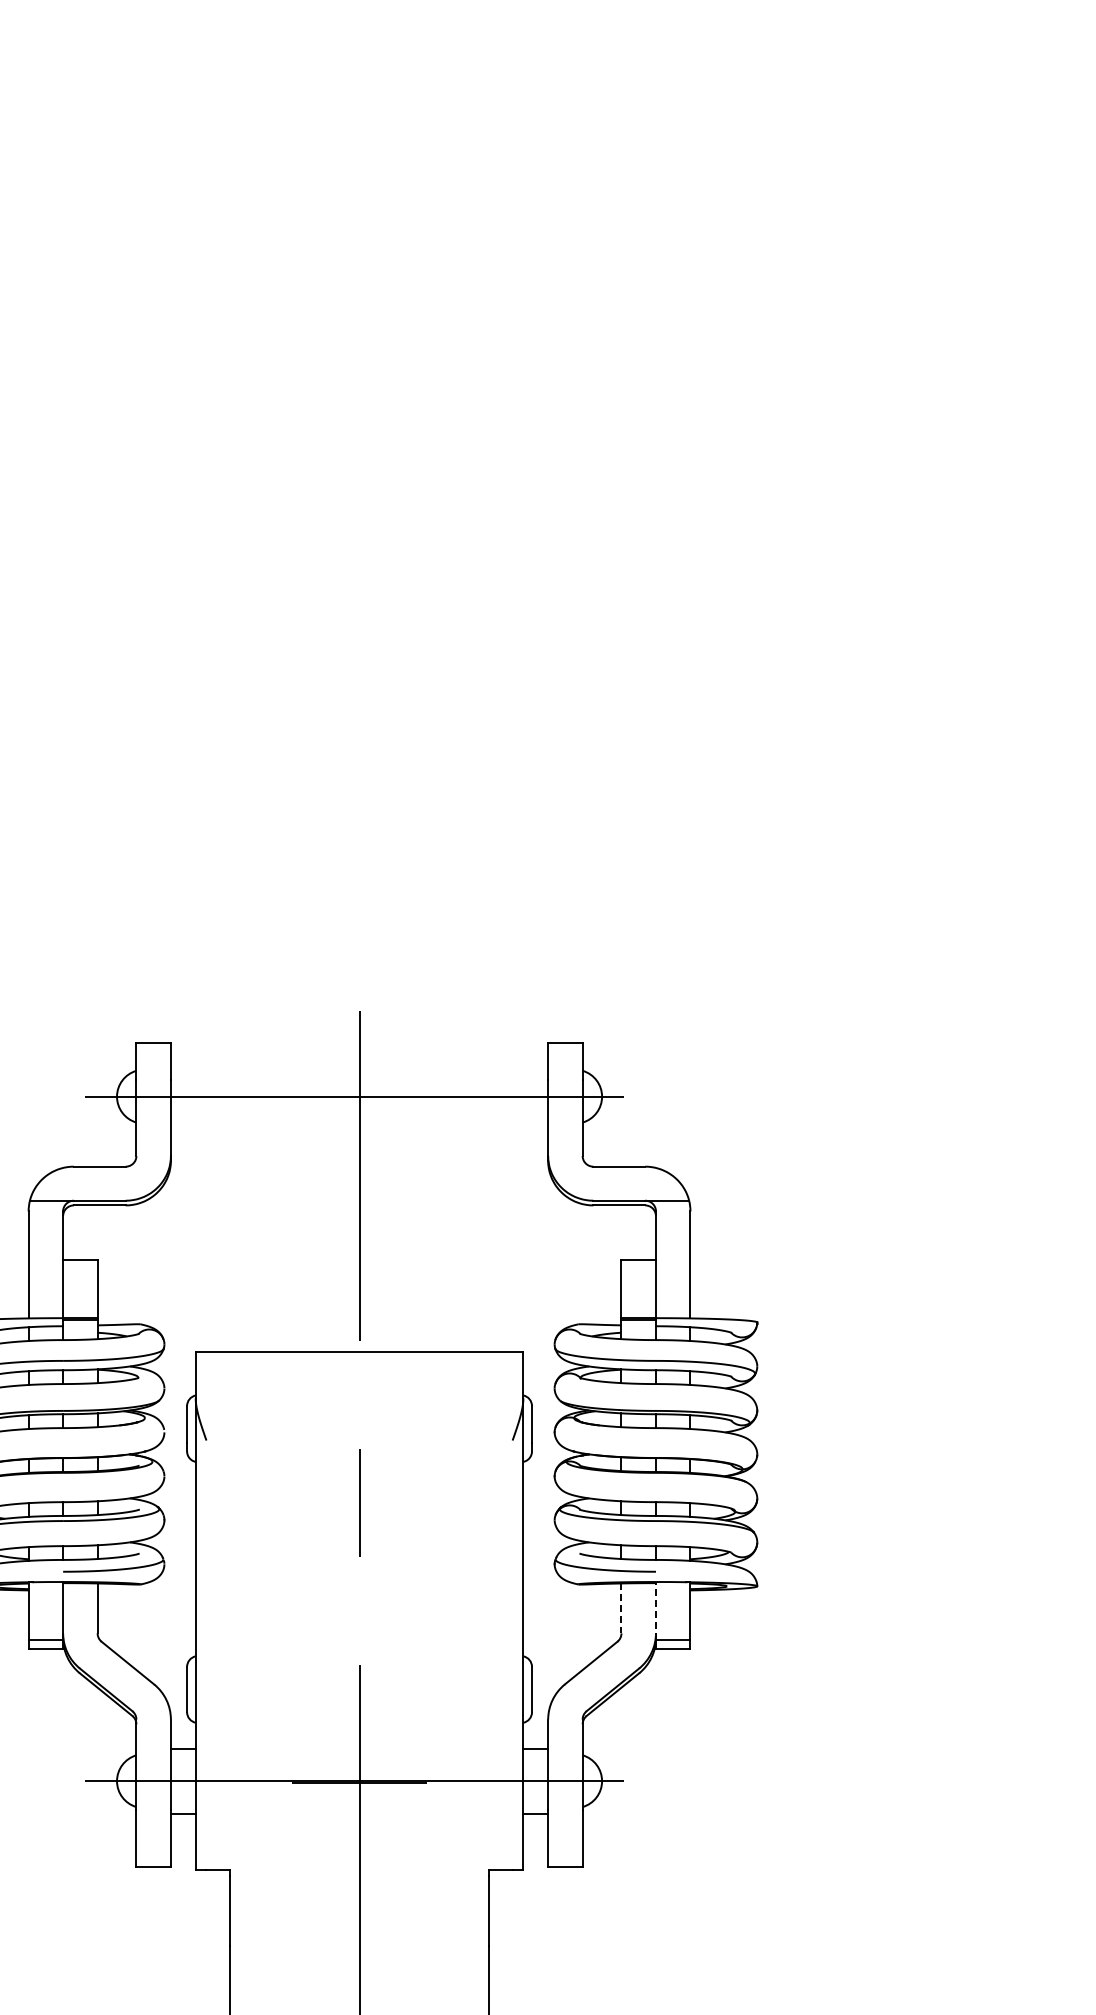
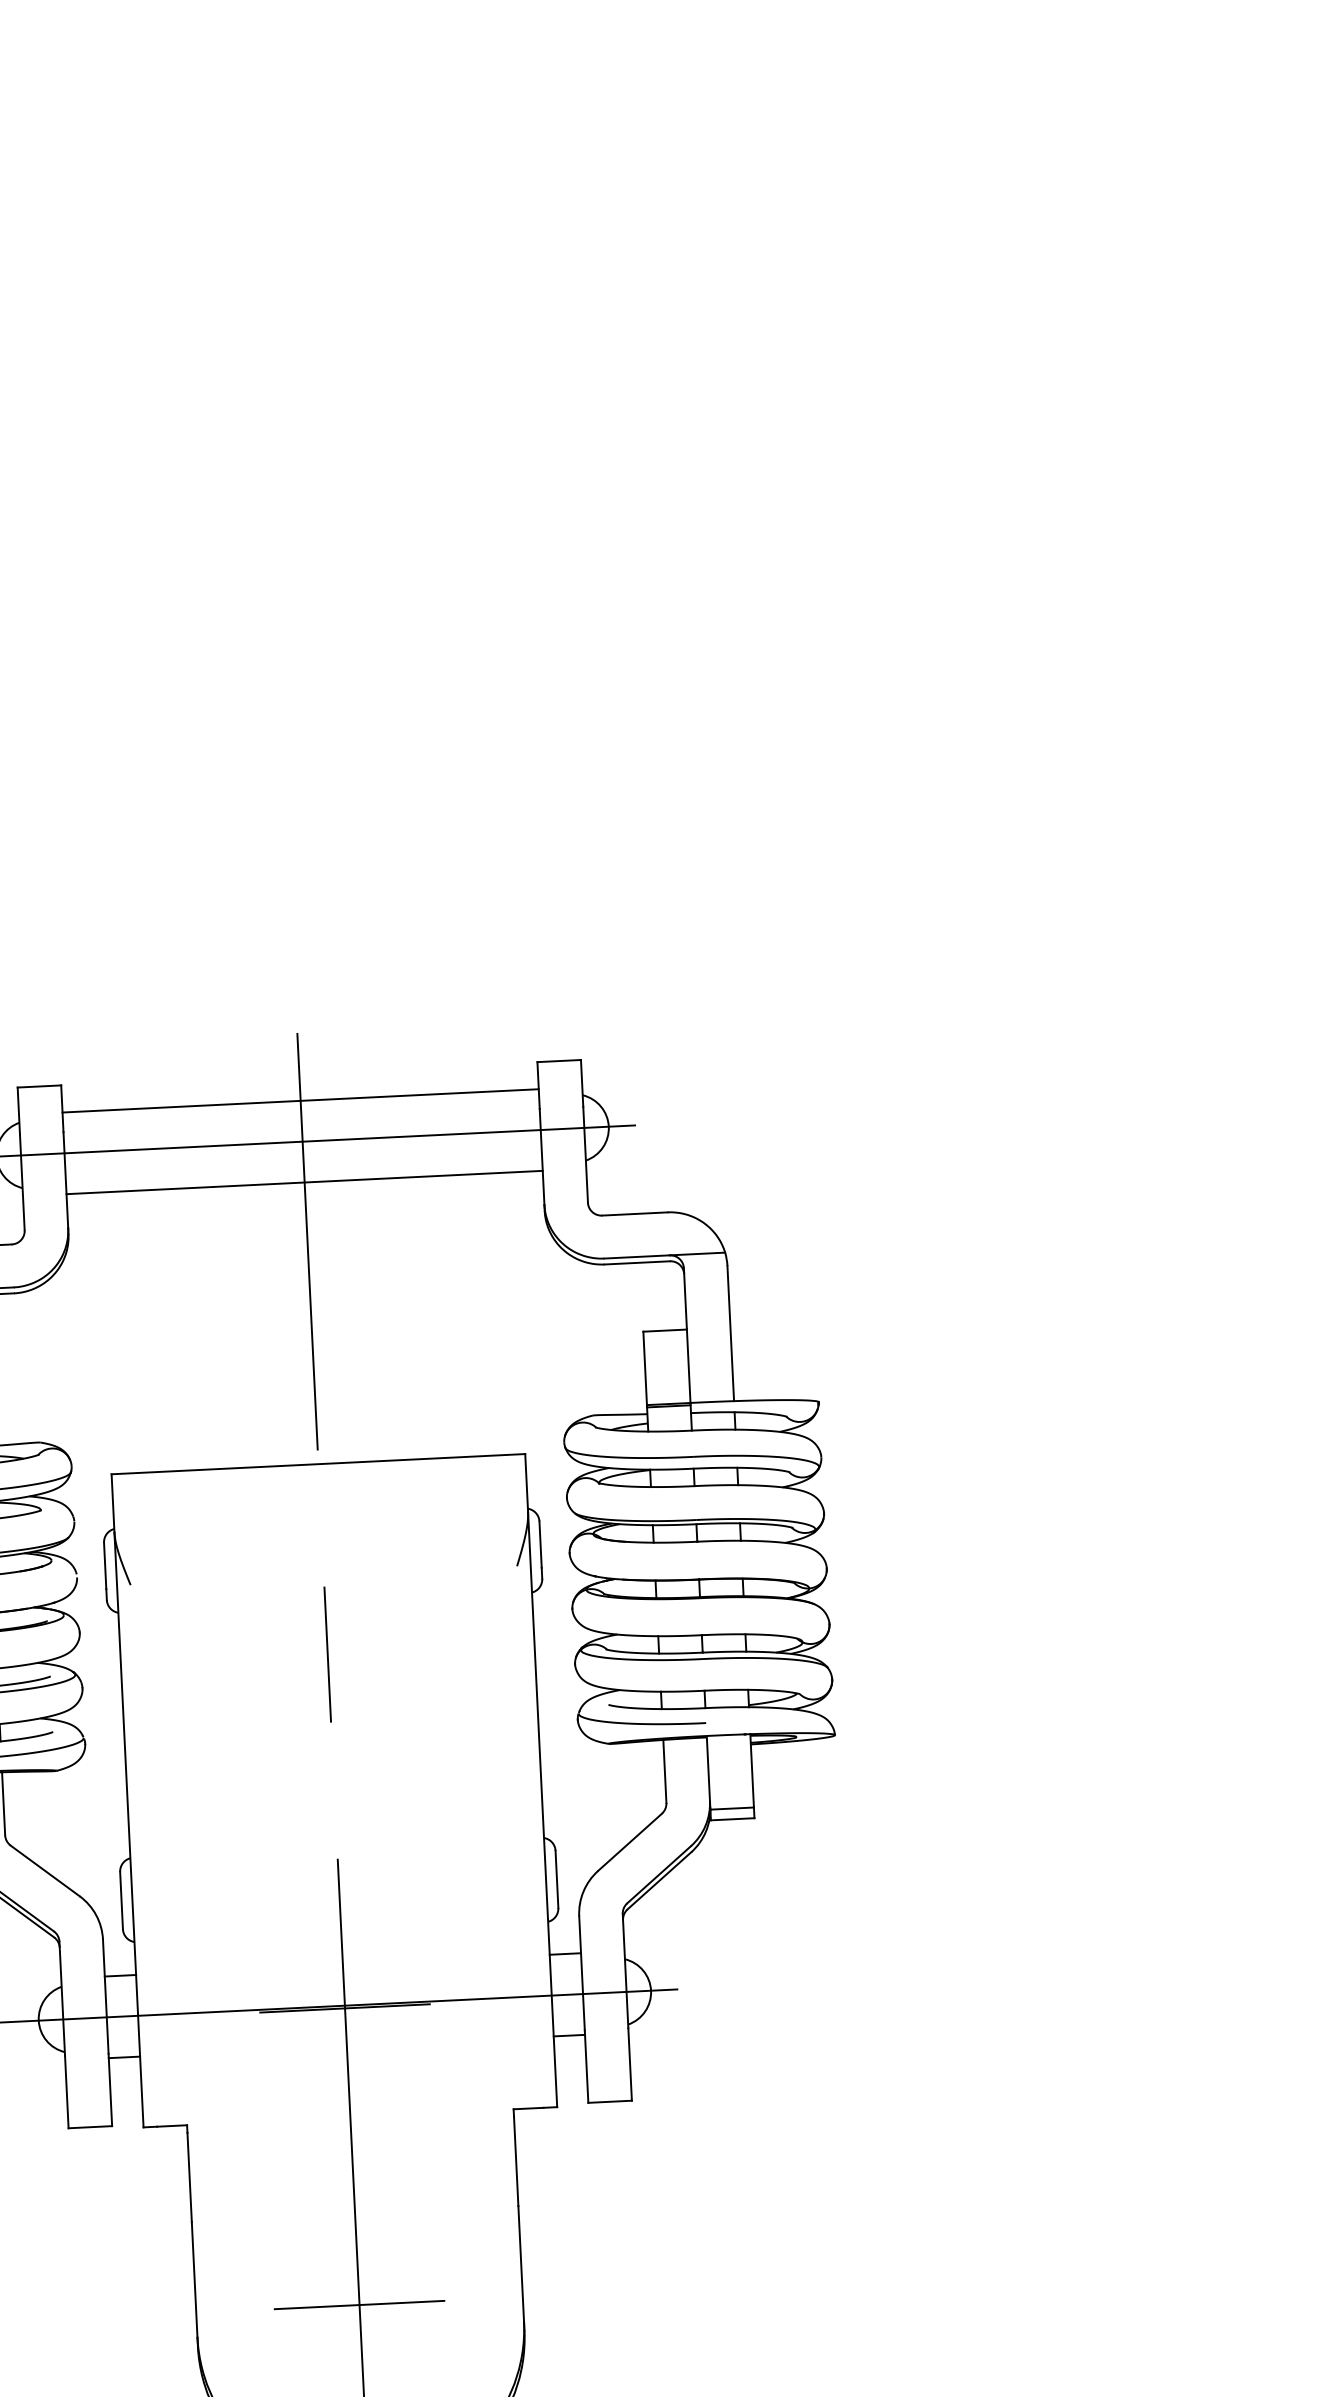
line: (359, 1064) -> (300, 1101), added
line: (359, 1129) -> (304, 1183), added
line: (621, 1608) -> (664, 1771), dashed -> solid
line: (655, 1610) -> (707, 1771), dashed -> solid

